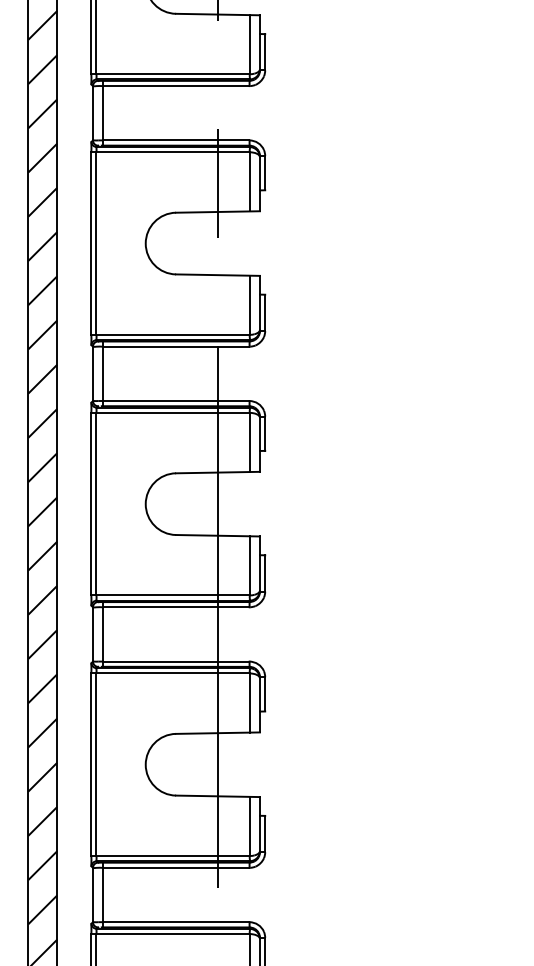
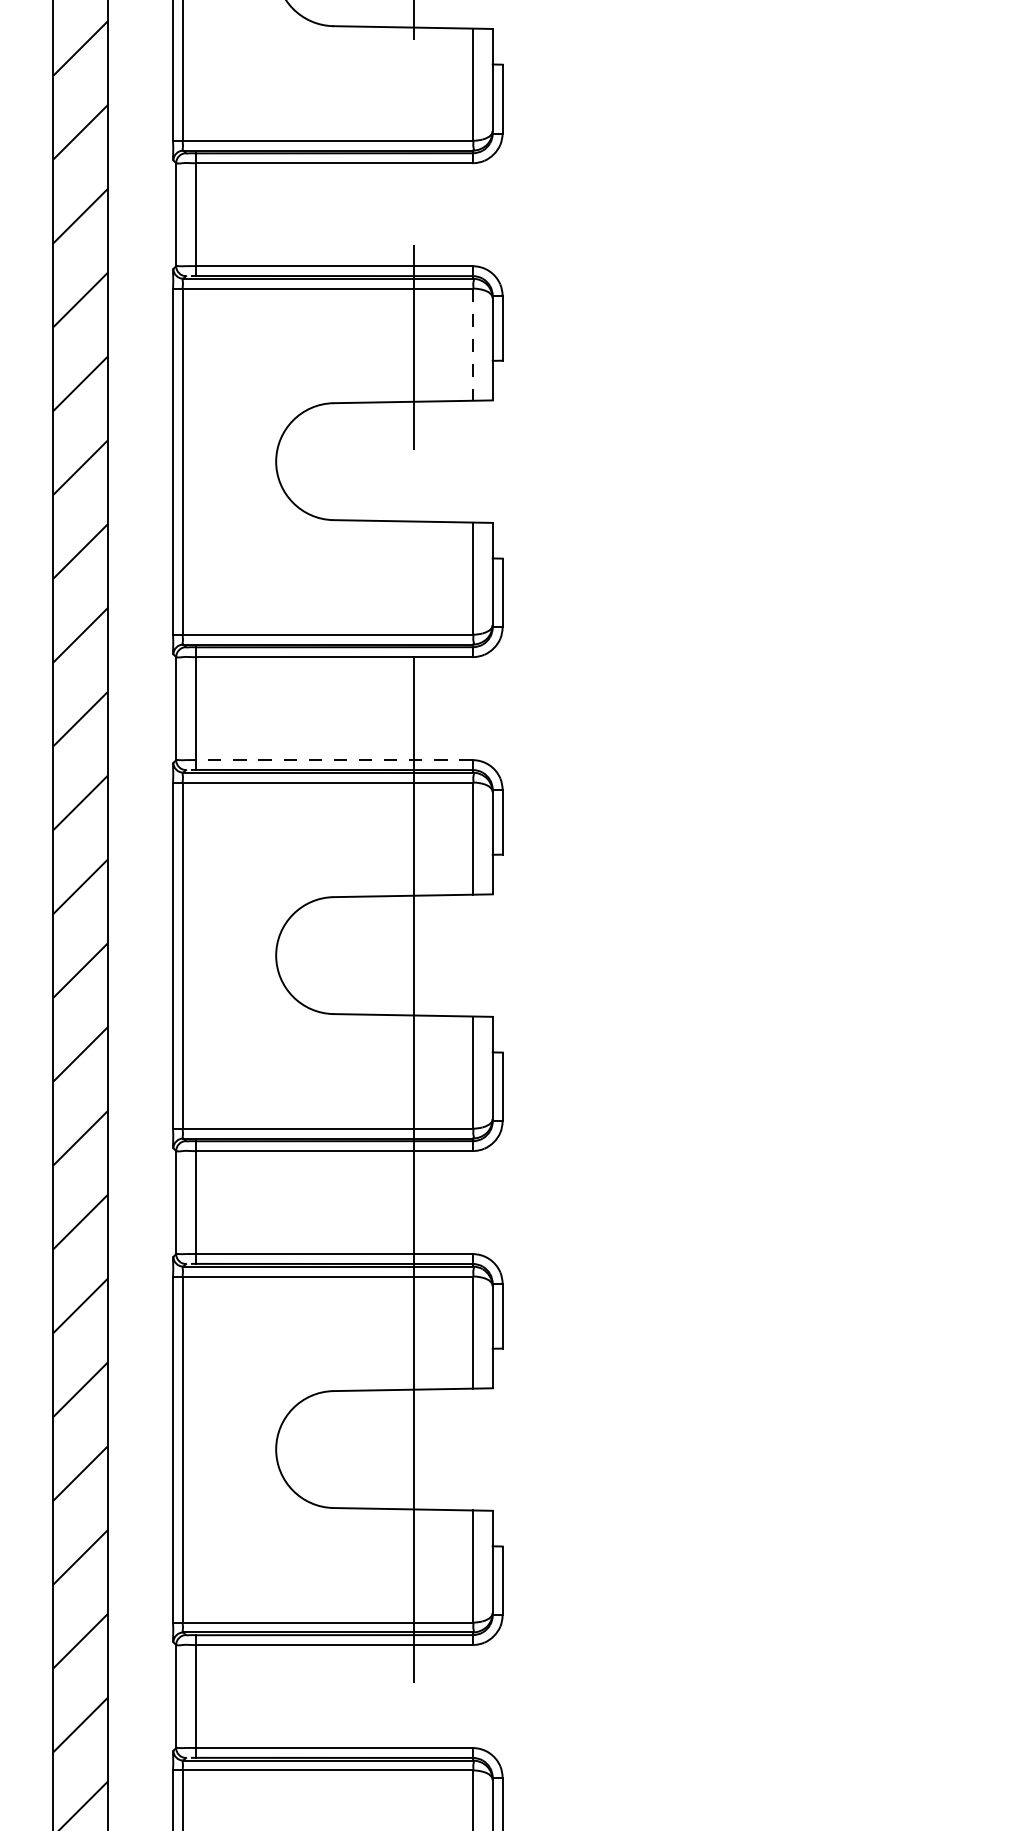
line: (249, 181) -> (472, 344), solid -> dashed
line: (176, 401) -> (334, 761), solid -> dashed

